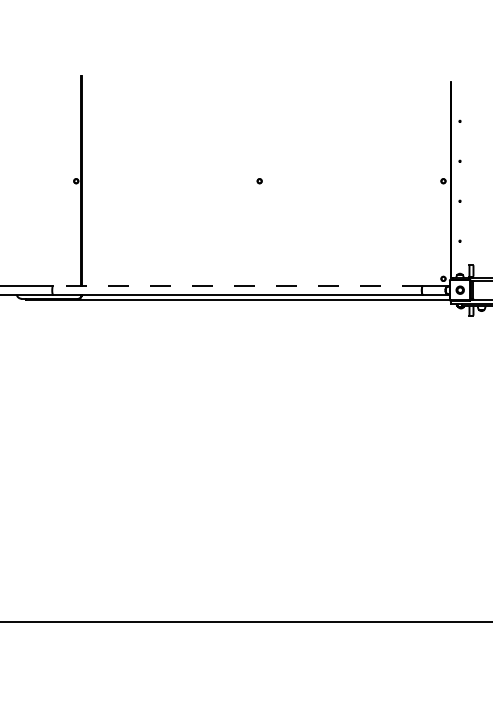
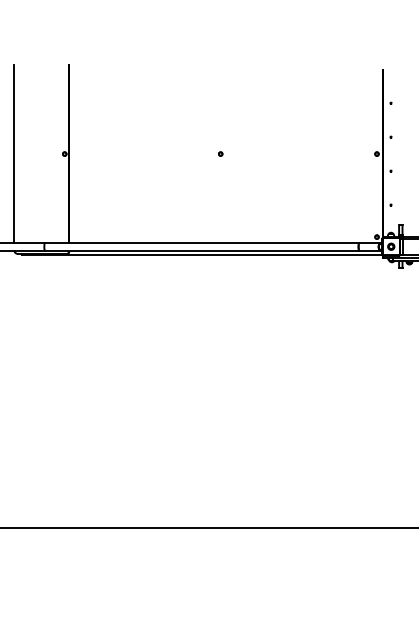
line: (16, 181) -> (13, 154), added
line: (237, 286) -> (201, 243), dashed -> solid

